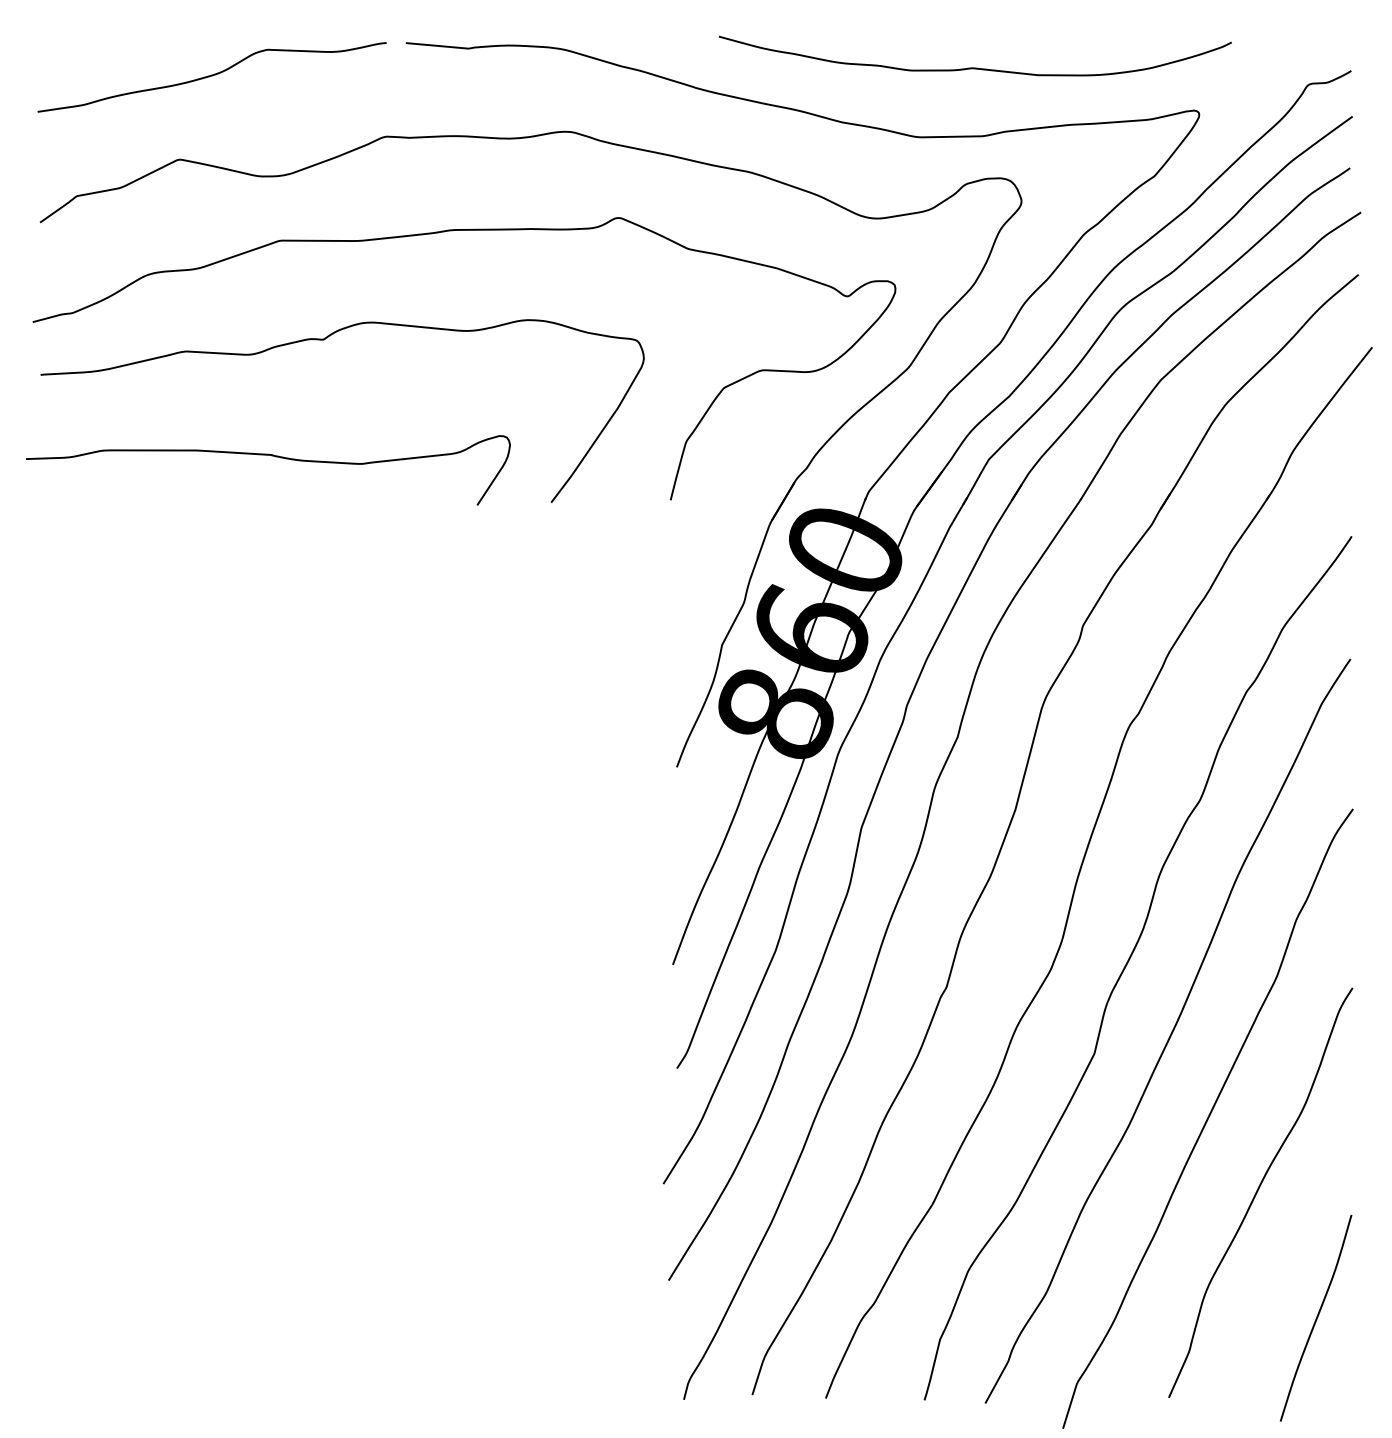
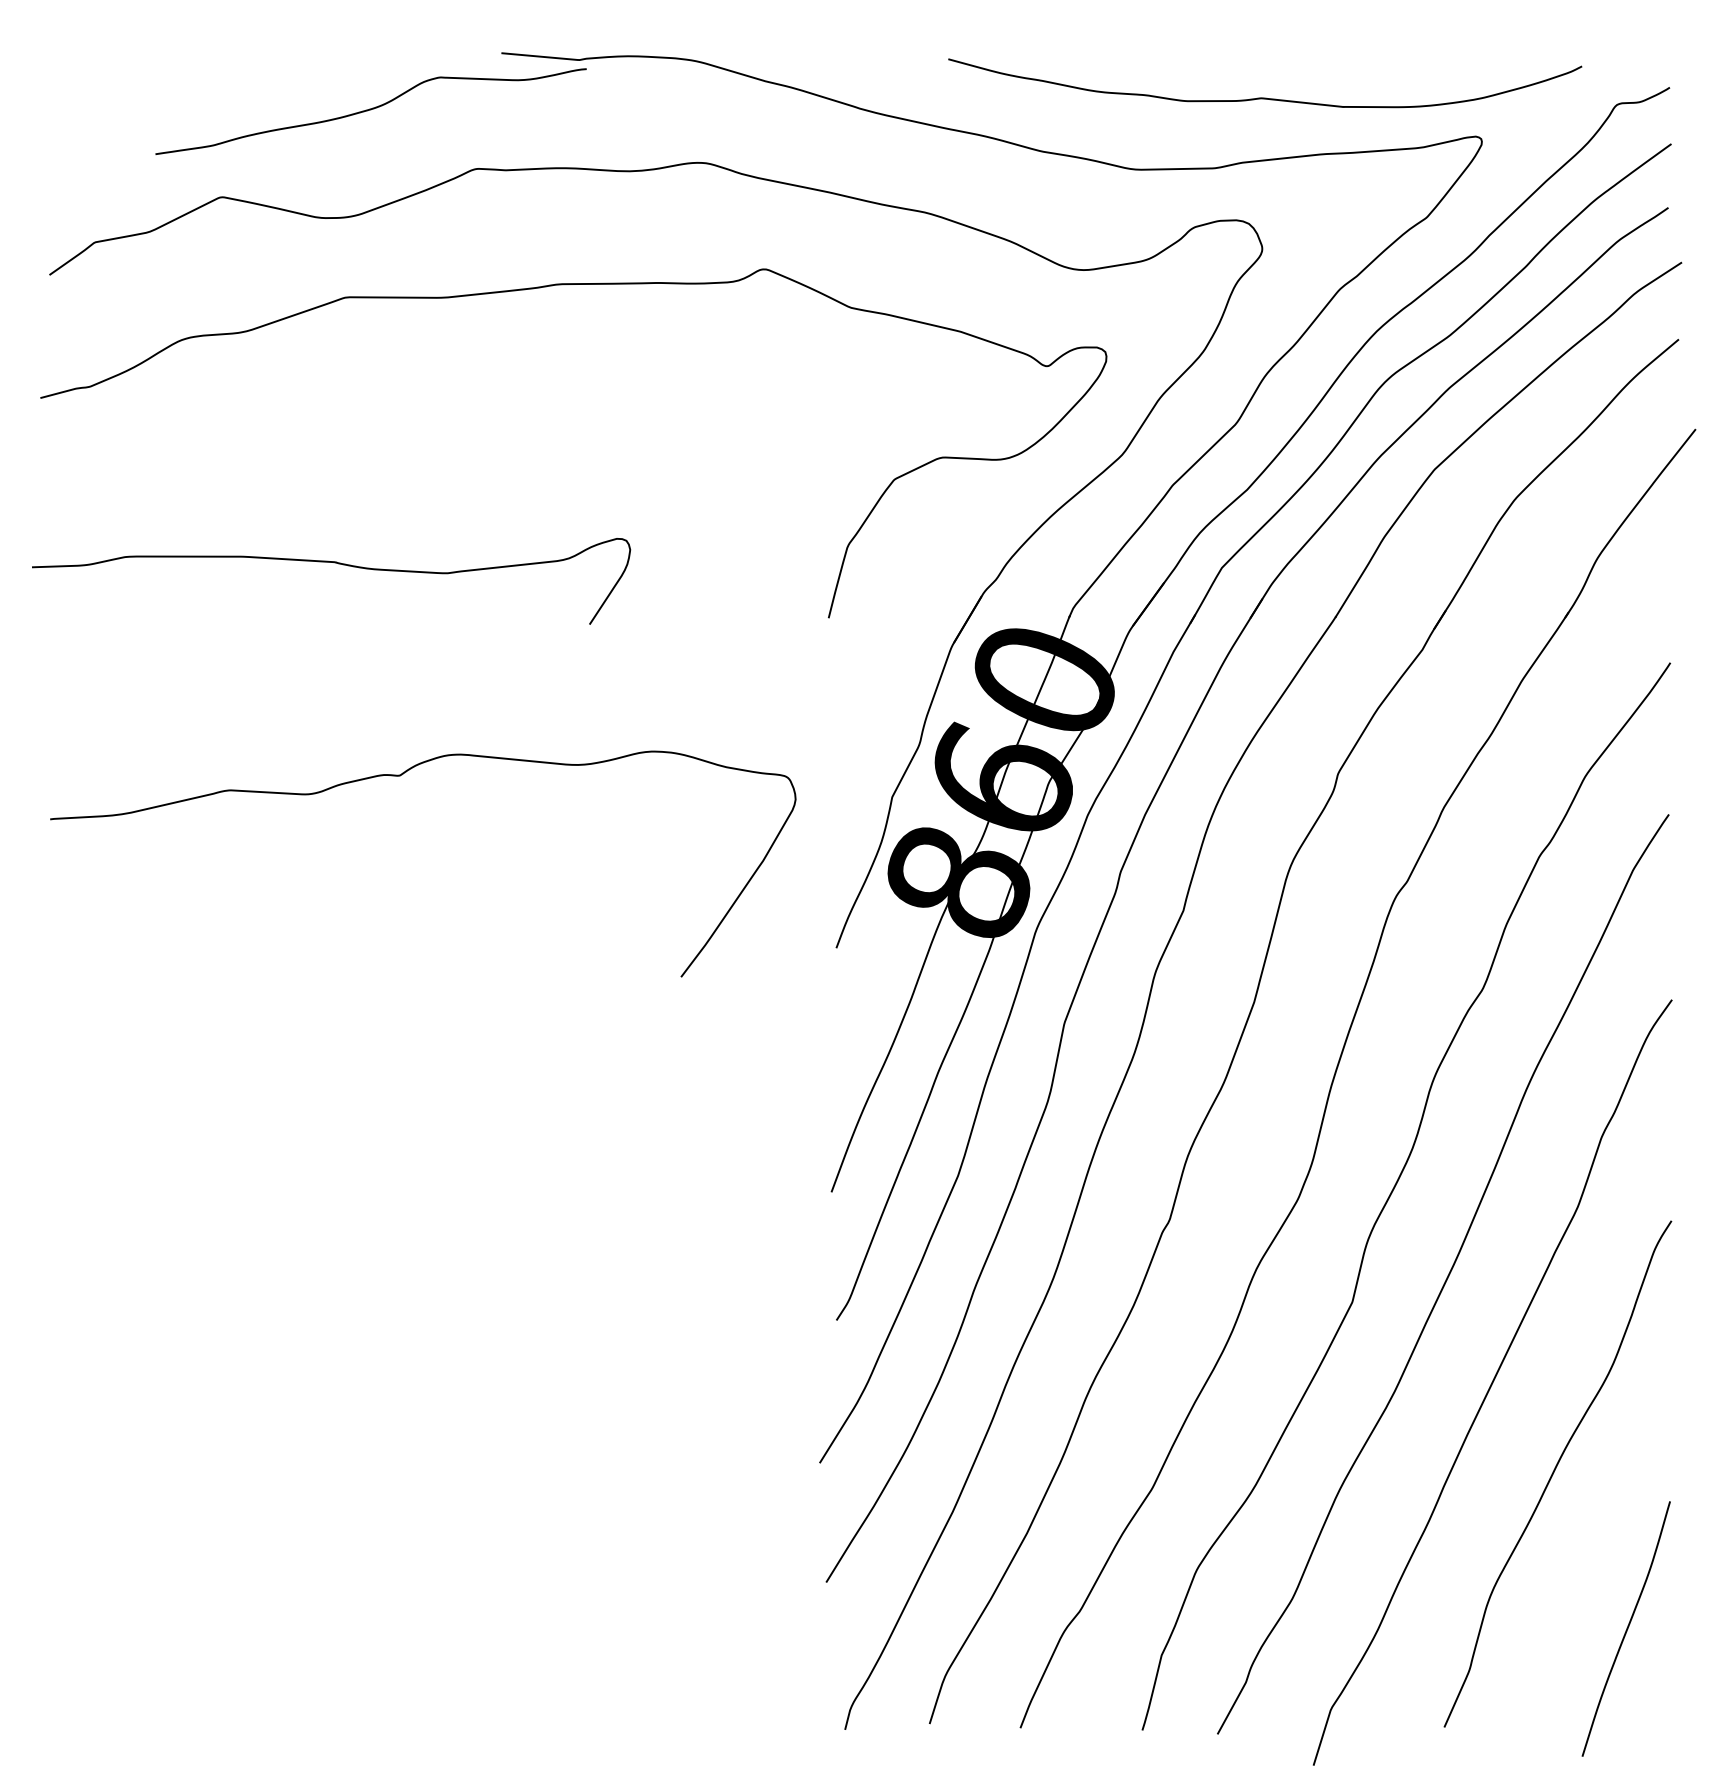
curve: (975, 67) -> (1265, 97), moved
curve: (211, 76) -> (370, 110), moved
curve: (324, 340) -> (400, 776), moved

